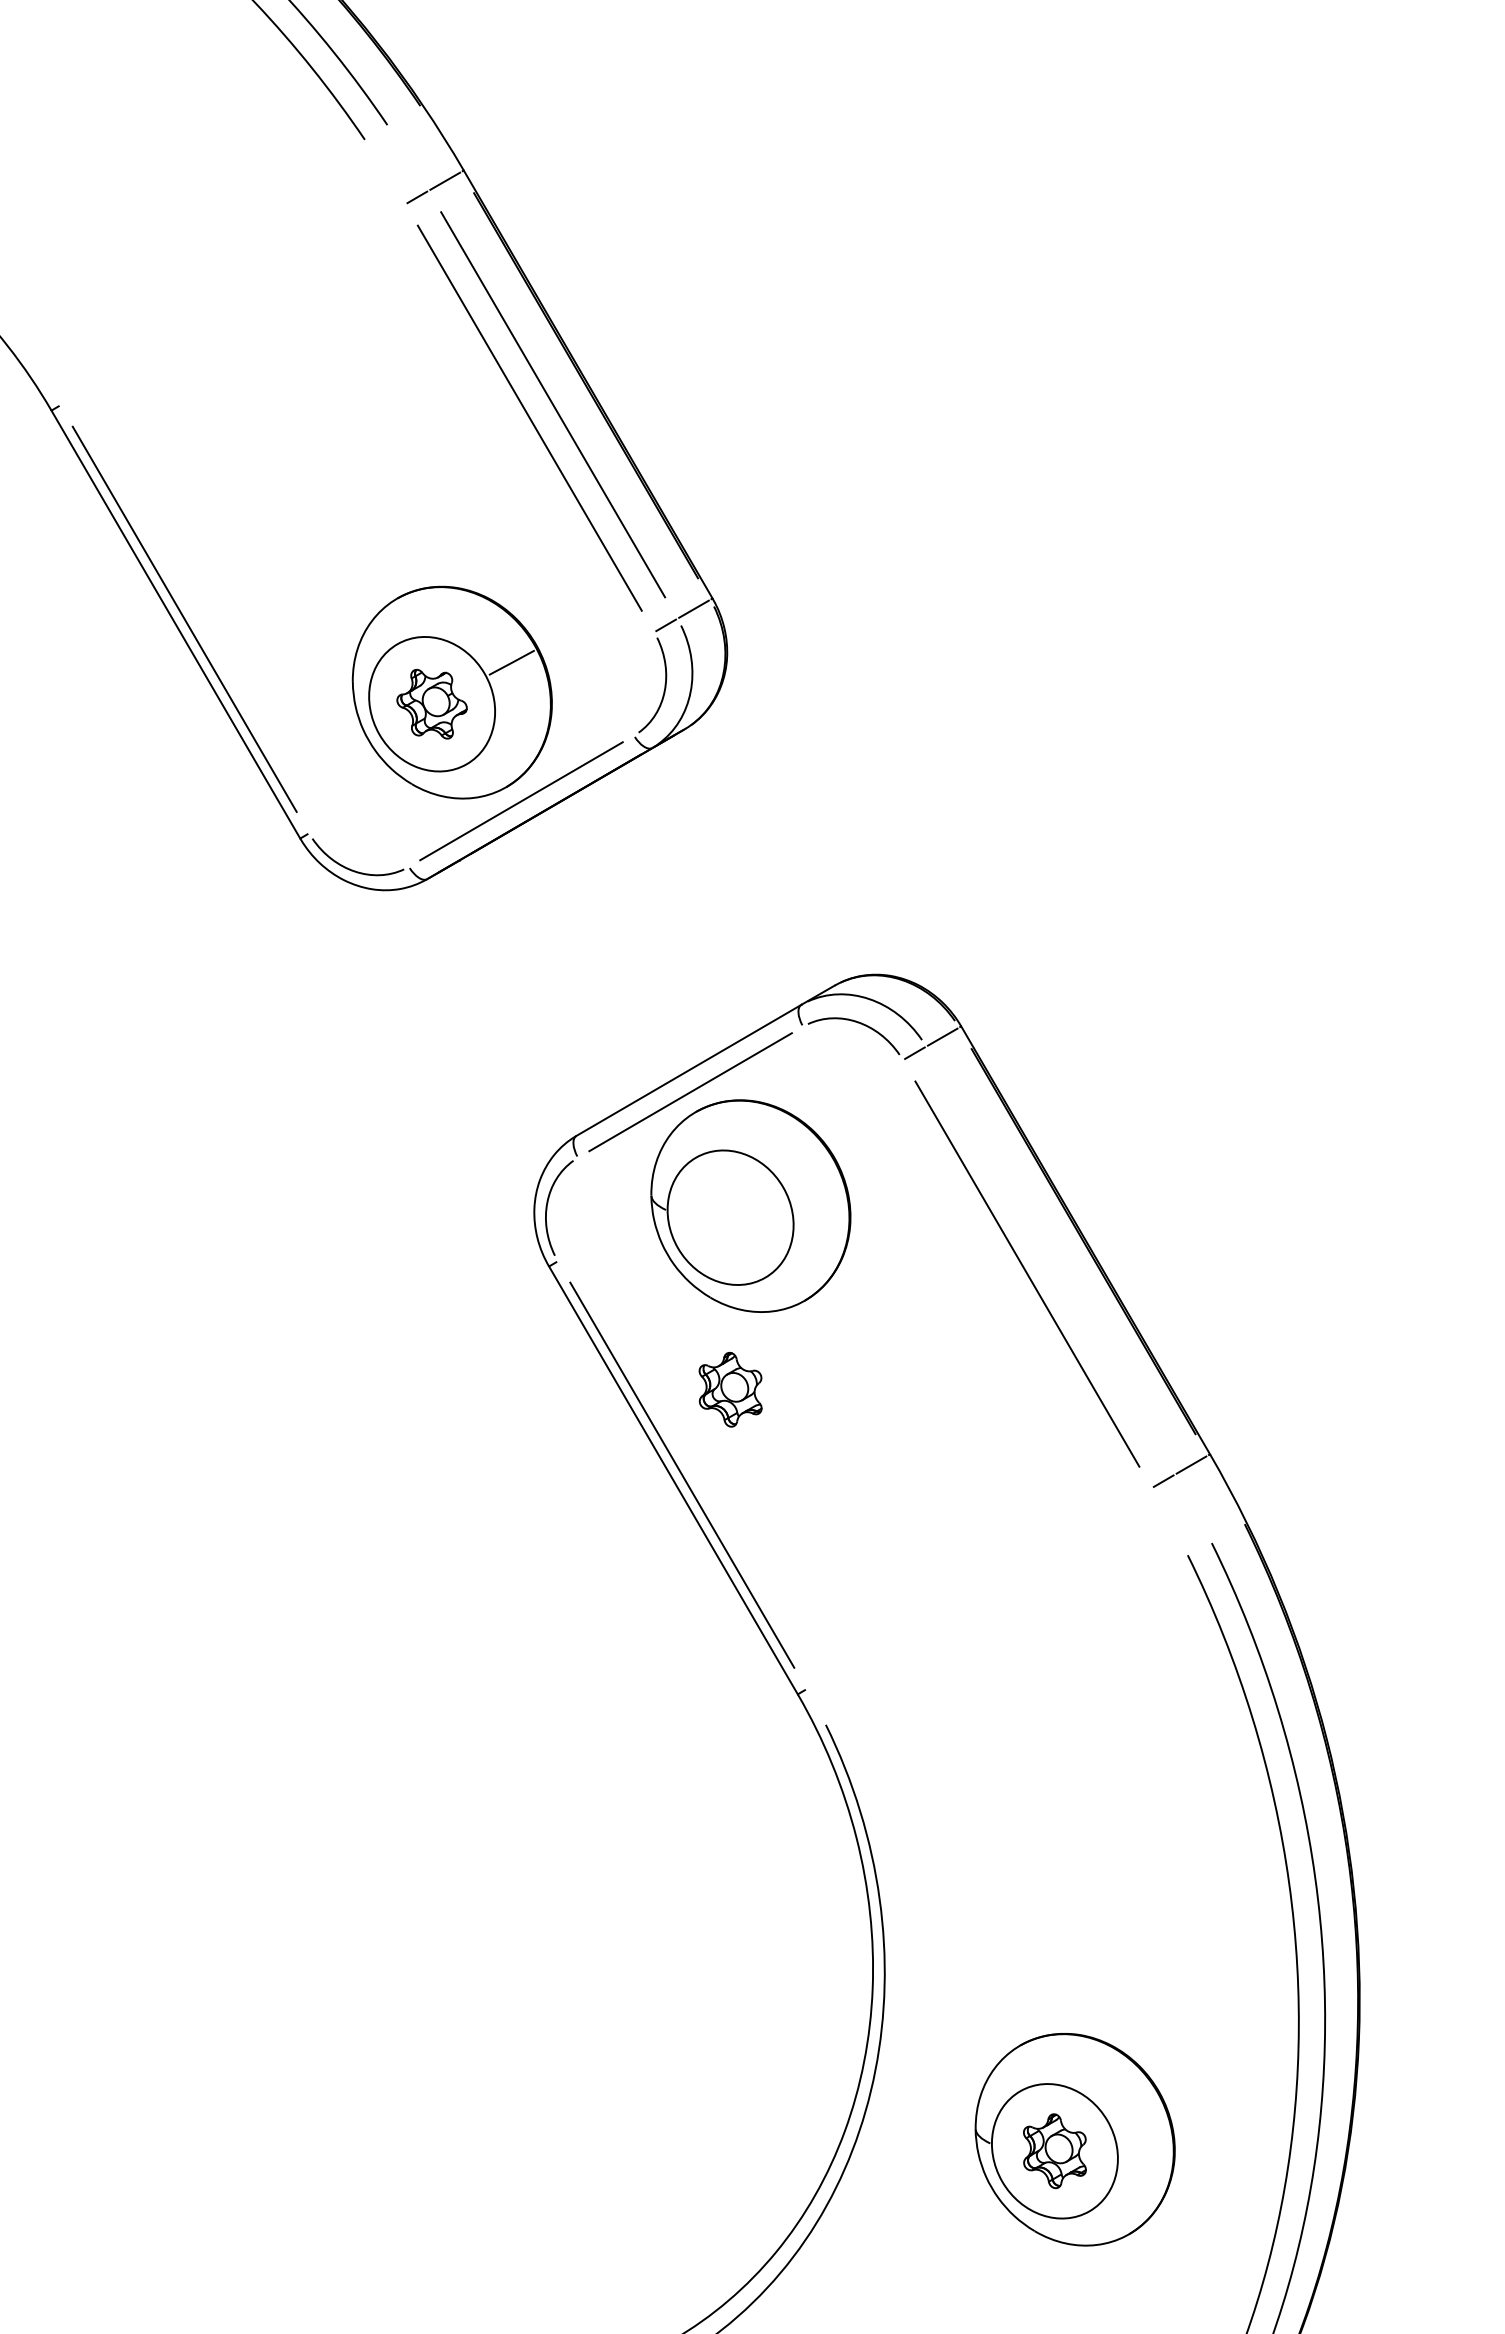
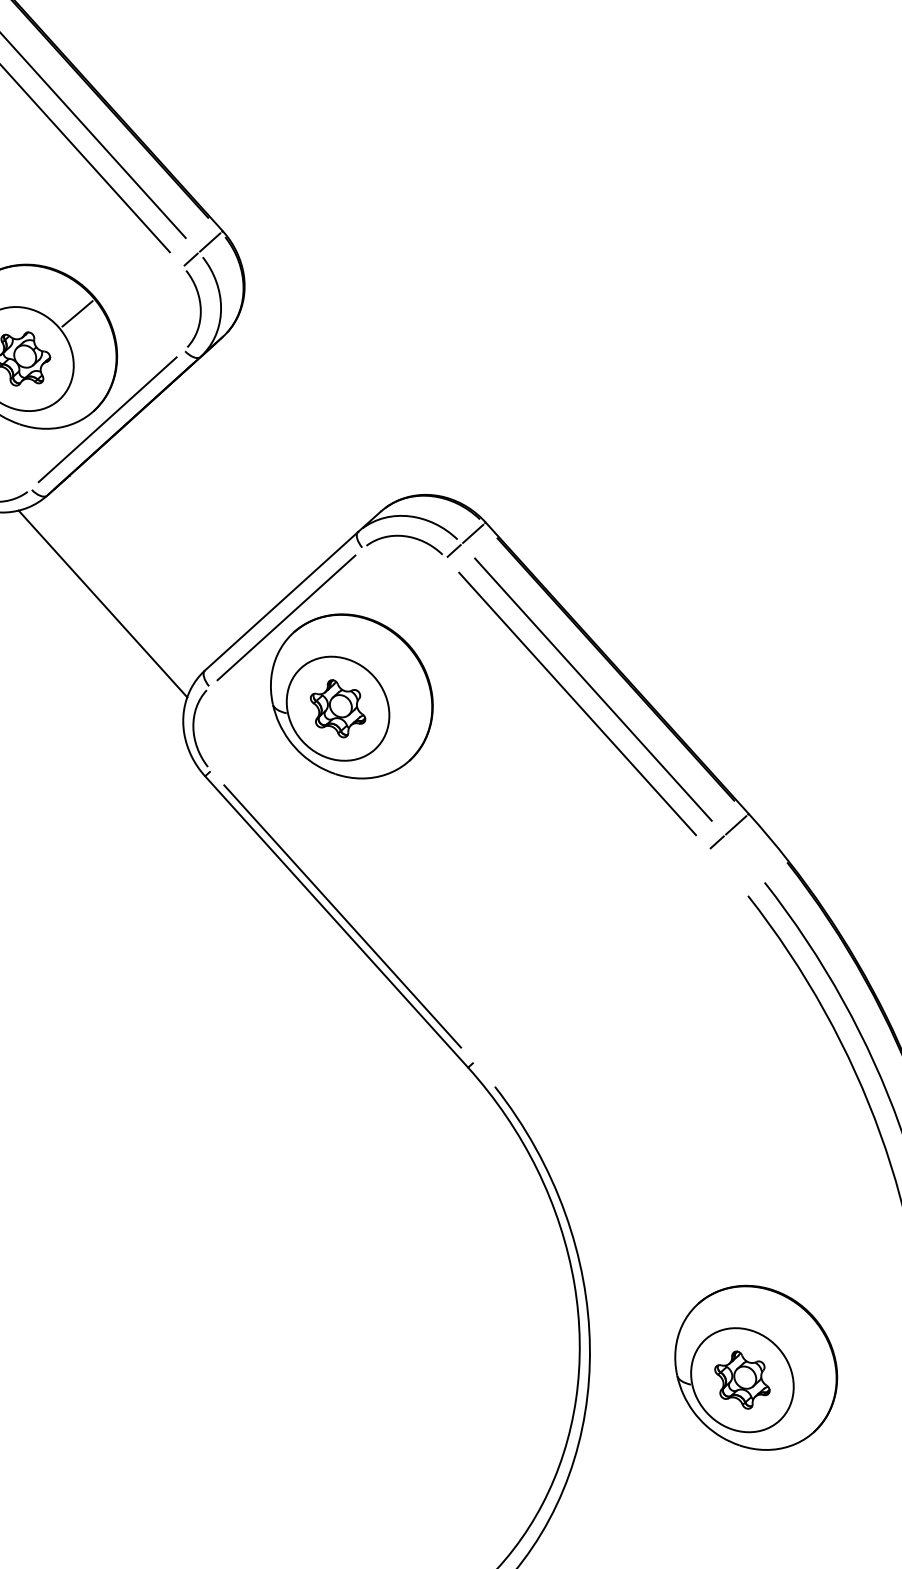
line: (467, 1027) -> (102, 604), added
line: (1050, 1260) -> (593, 689), added
part: (730, 1389) -> (337, 708), moved

